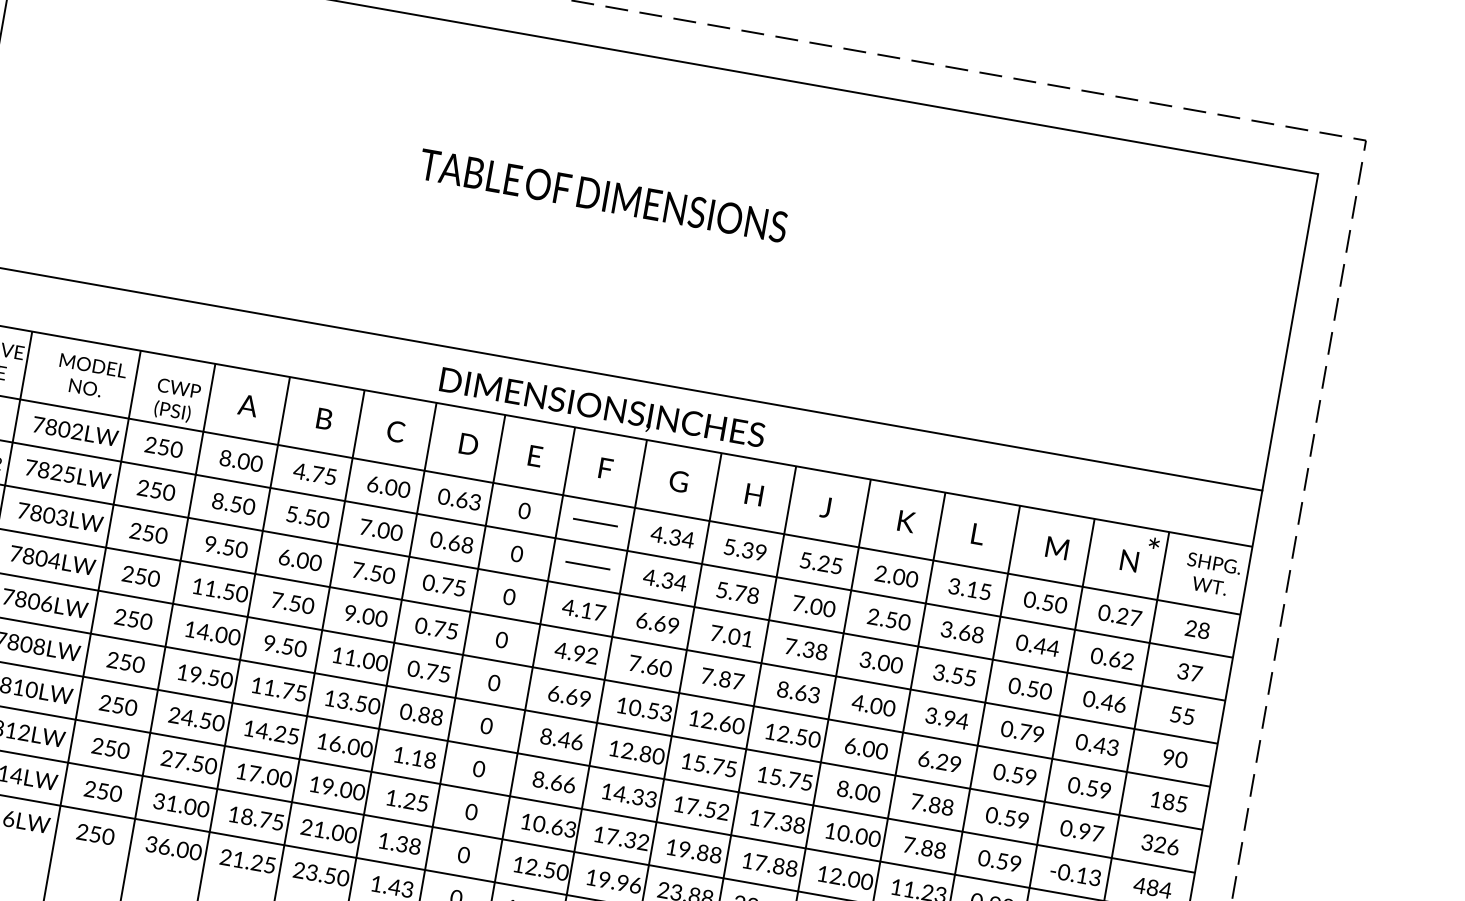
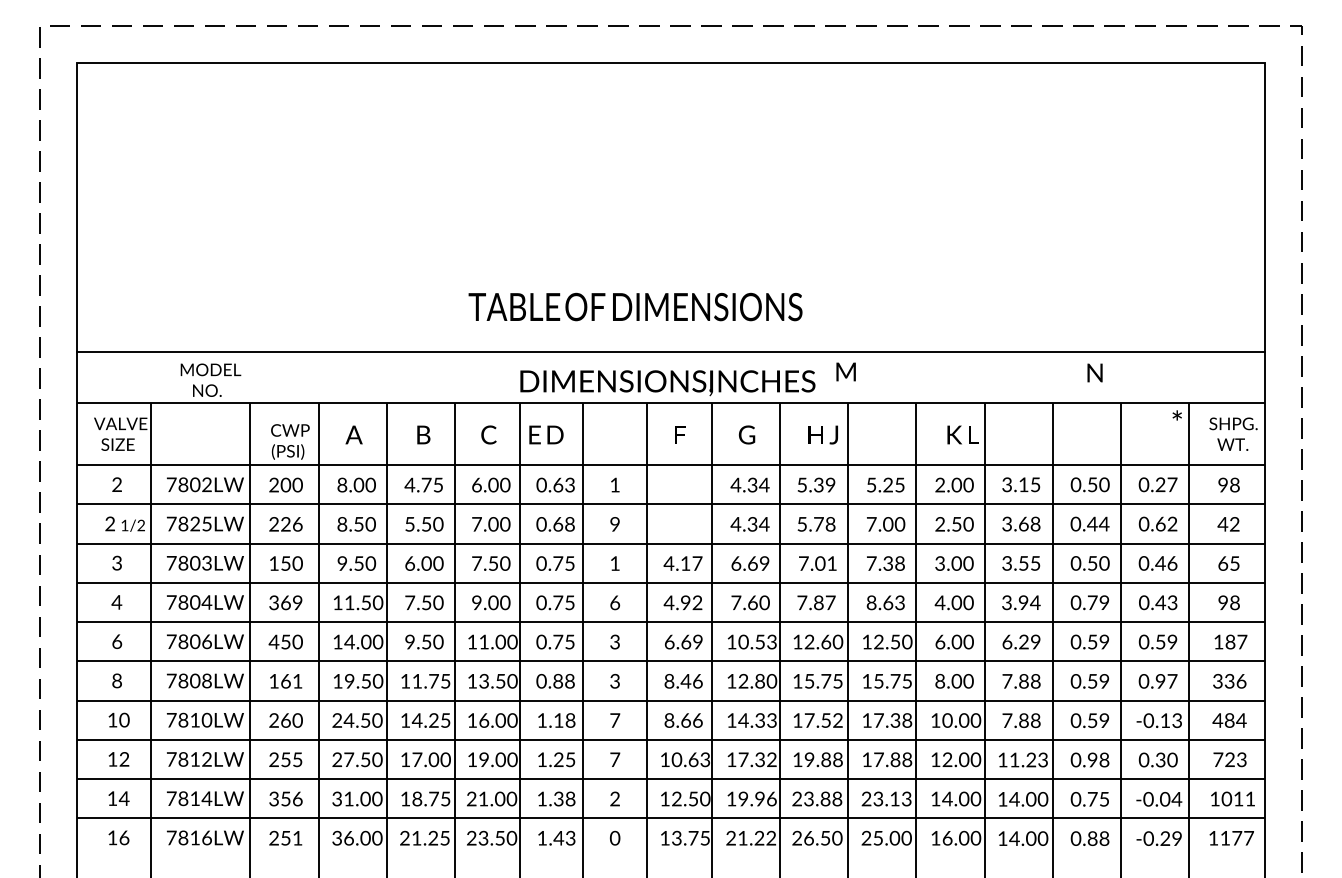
text: (603, 195) -> (635, 306), moved
text: (91, 376) -> (210, 379), moved
text: (163, 446) -> (285, 484), 250 -> 200
text: (534, 455) -> (534, 434), moved
text: (162, 491) -> (291, 524), 250 -> 226
text: (825, 506) -> (833, 434), moved
text: (524, 510) -> (614, 484), 0 -> 1
line: (595, 522) -> (679, 484), removed
text: (135, 530) -> (273, 563), 250 -> 150
text: (977, 533) -> (973, 434), moved
text: (1056, 547) -> (845, 371), moved
text: (516, 554) -> (614, 524), 0 -> 9
text: (1128, 560) -> (1094, 372), moved
line: (587, 565) -> (679, 523), removed
text: (140, 575) -> (285, 602), 250 -> 369
text: (508, 596) -> (614, 563), 0 -> 1
text: (119, 616) -> (273, 641), 250 -> 450
text: (1190, 628) -> (1222, 485), 28 -> 98
text: (501, 639) -> (614, 602), 0 -> 6
text: (125, 661) -> (285, 680), 250 -> 161
text: (1189, 672) -> (1228, 524), 37 -> 42
text: (493, 683) -> (614, 642), 0 -> 3
text: (117, 705) -> (285, 720), 250 -> 260
text: (1176, 714) -> (1223, 563), 55 -> 65
text: (486, 726) -> (614, 681), 0 -> 3
text: (123, 750) -> (297, 759), 250 -> 255
text: (1180, 759) -> (1234, 602), 90 -> 98
text: (478, 768) -> (614, 720), 0 -> 7
text: (102, 790) -> (285, 798), 250 -> 356
text: (1182, 803) -> (1242, 641), 185 -> 187
text: (470, 811) -> (614, 759), 0 -> 7
text: (108, 835) -> (297, 837), 250 -> 251
text: (1159, 847) -> (1229, 683), 326 -> 336
text: (463, 855) -> (614, 799), 0 -> 2

